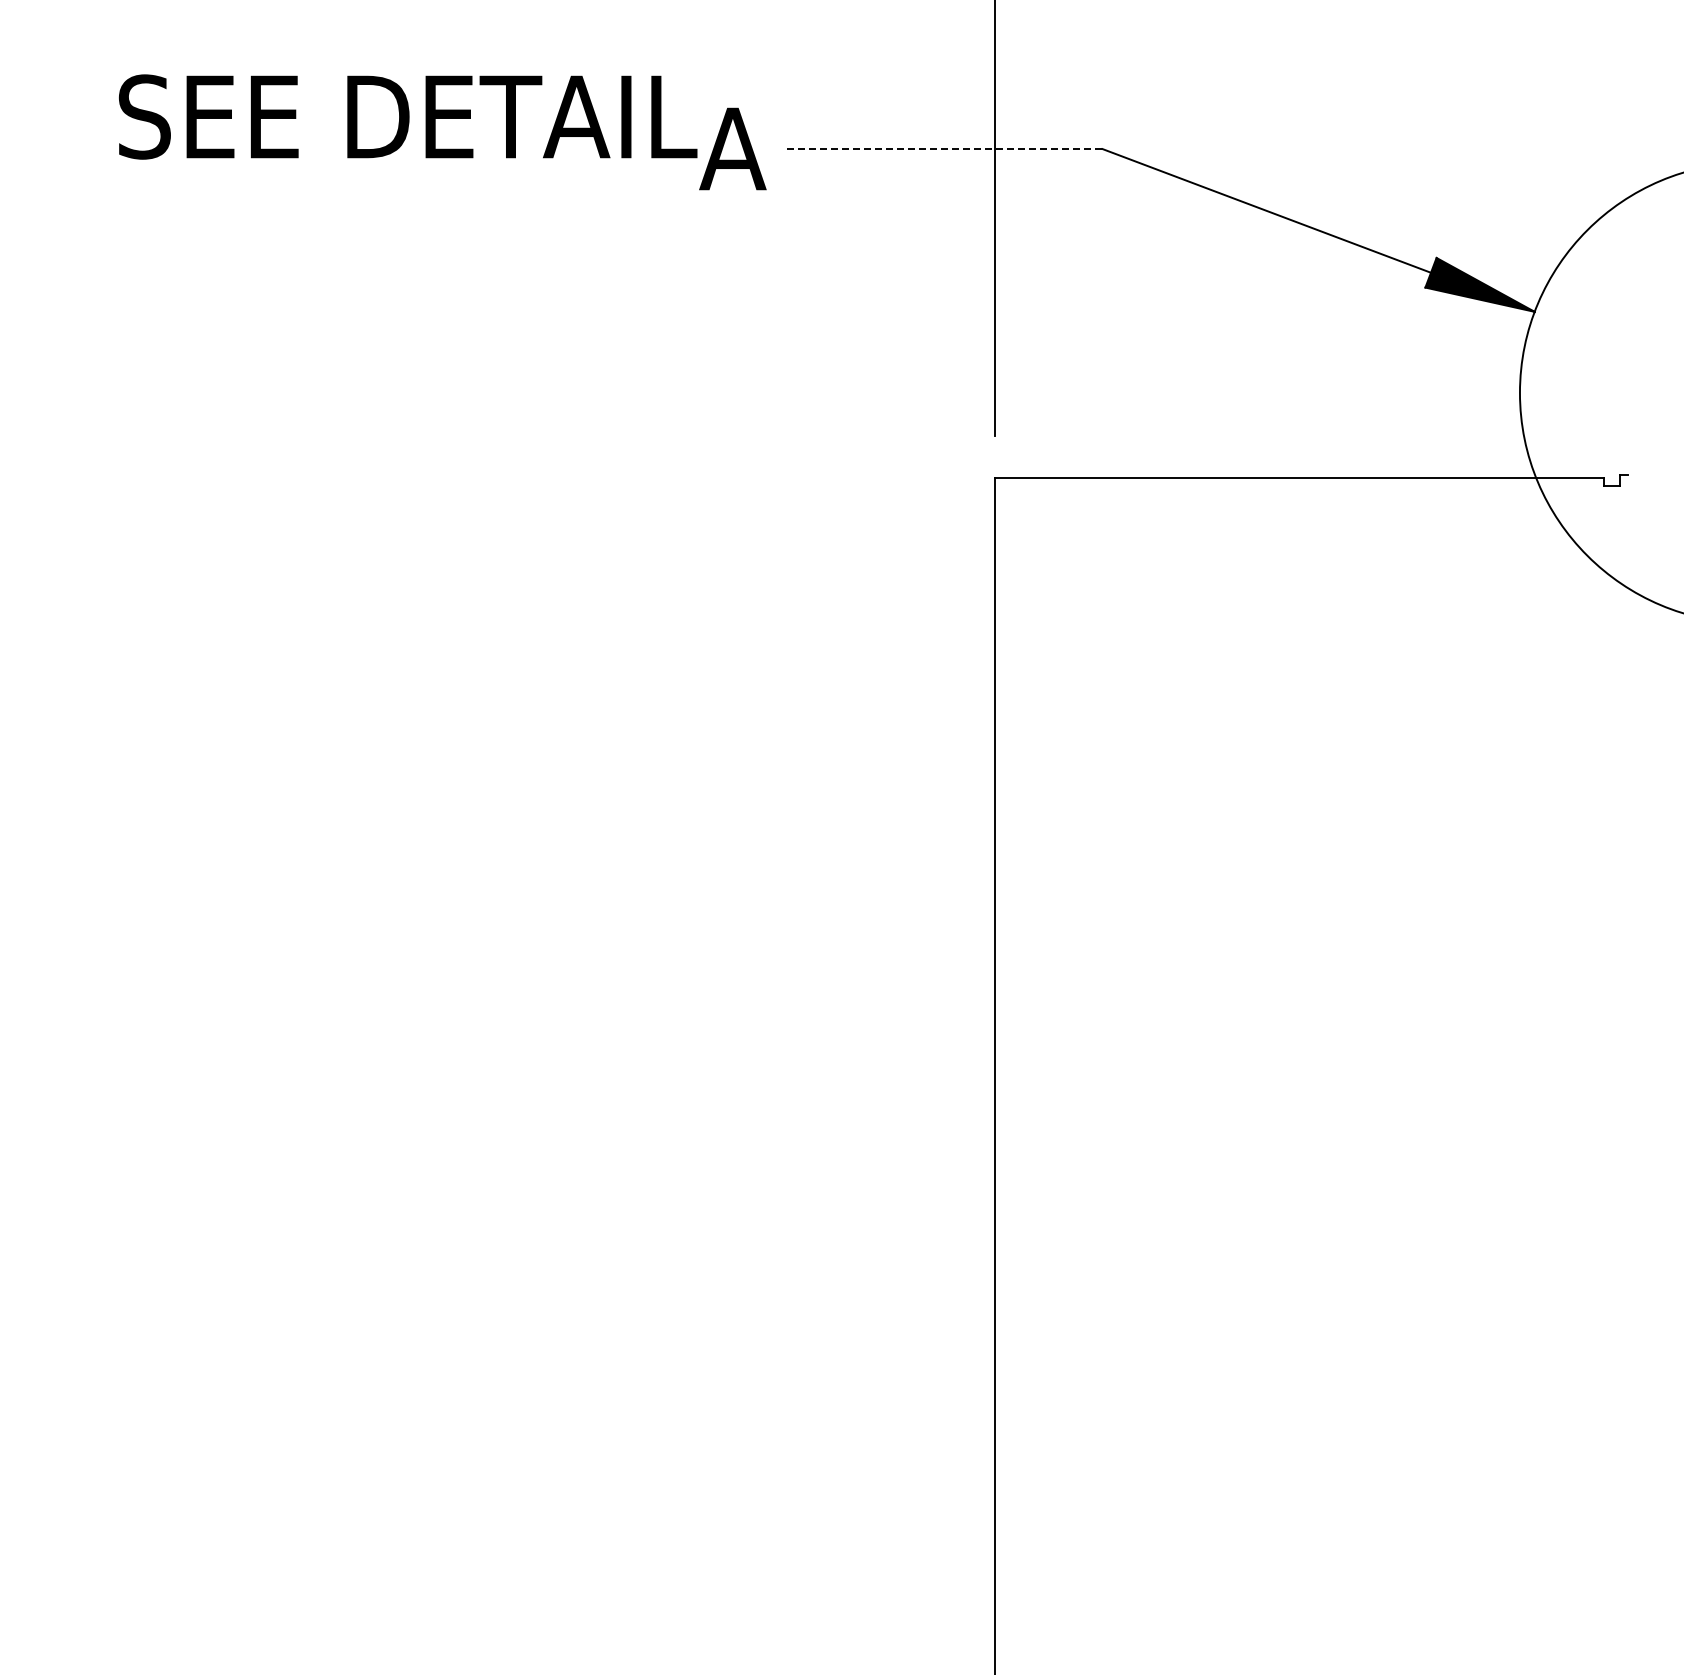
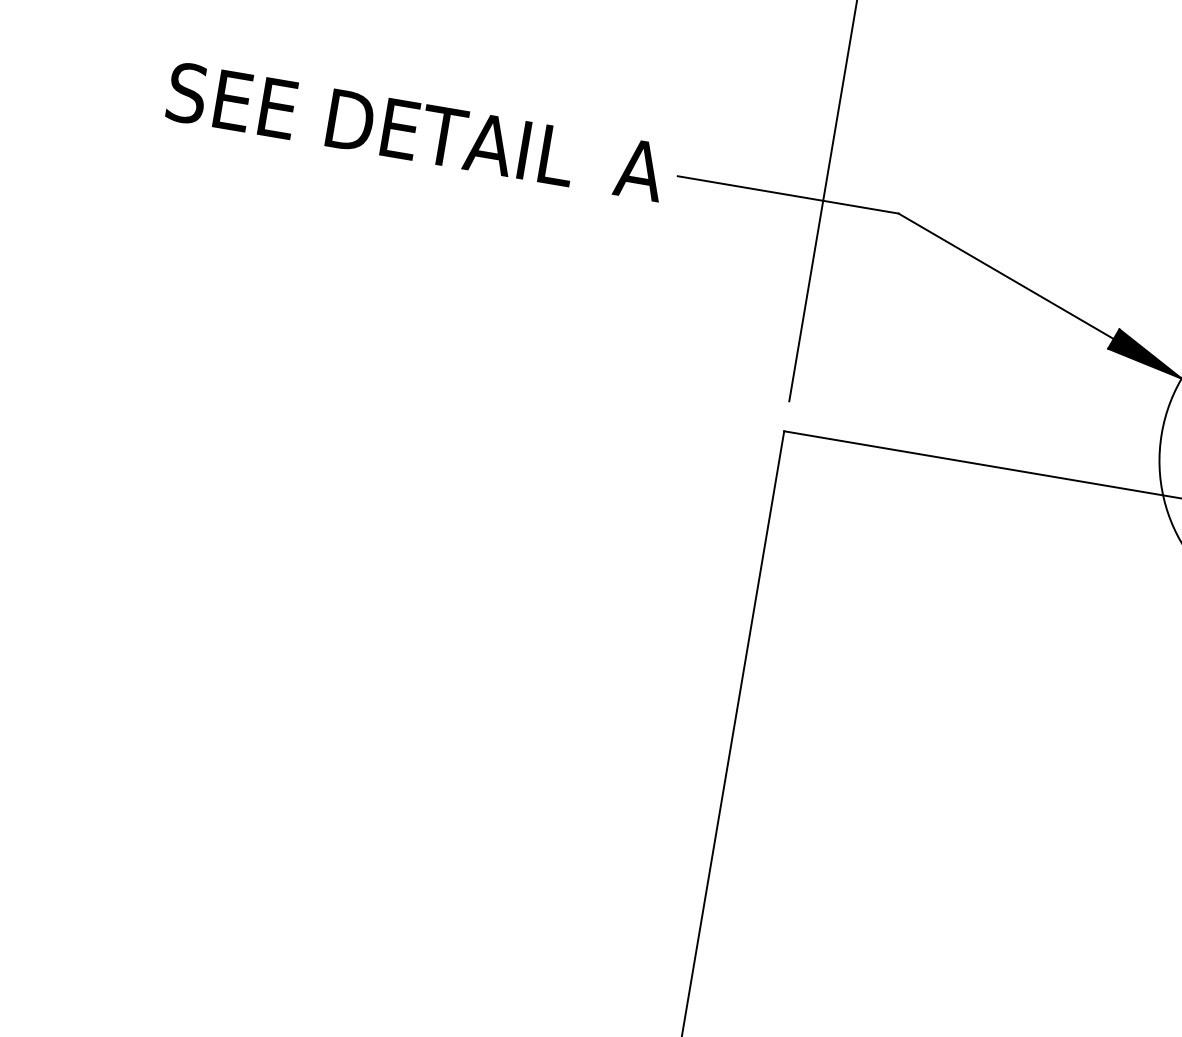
text: (408, 116) -> (371, 124), moved
line: (944, 149) -> (788, 195), dashed -> solid

